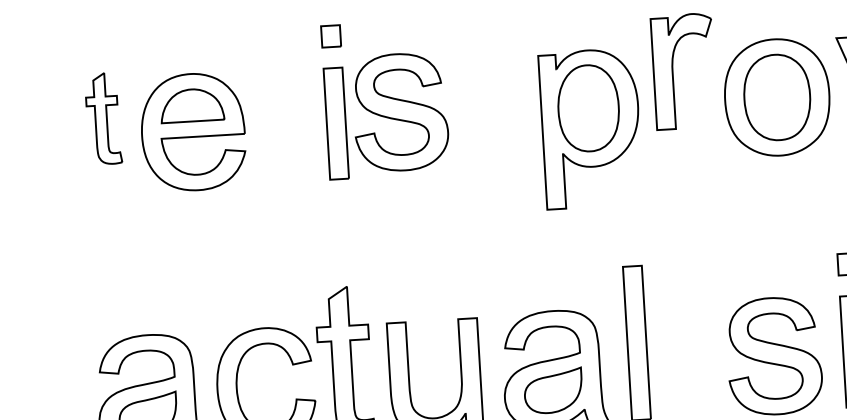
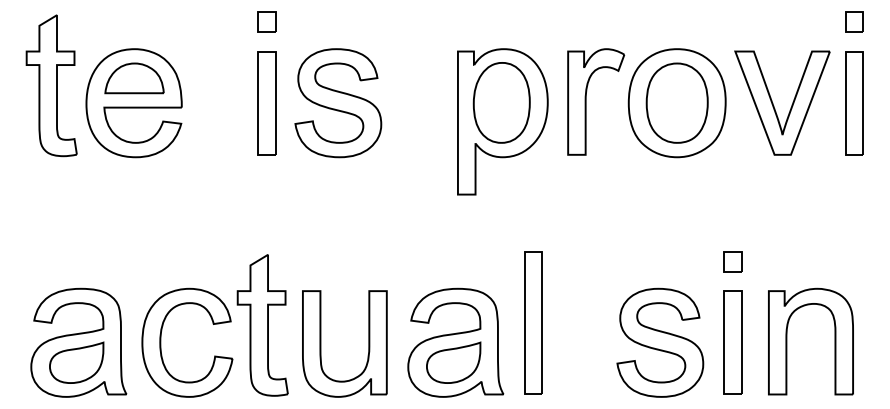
part: (673, 71) -> (586, 101), moved
part: (400, 112) -> (338, 103), moved
part: (103, 118) -> (51, 85), size x1.67

